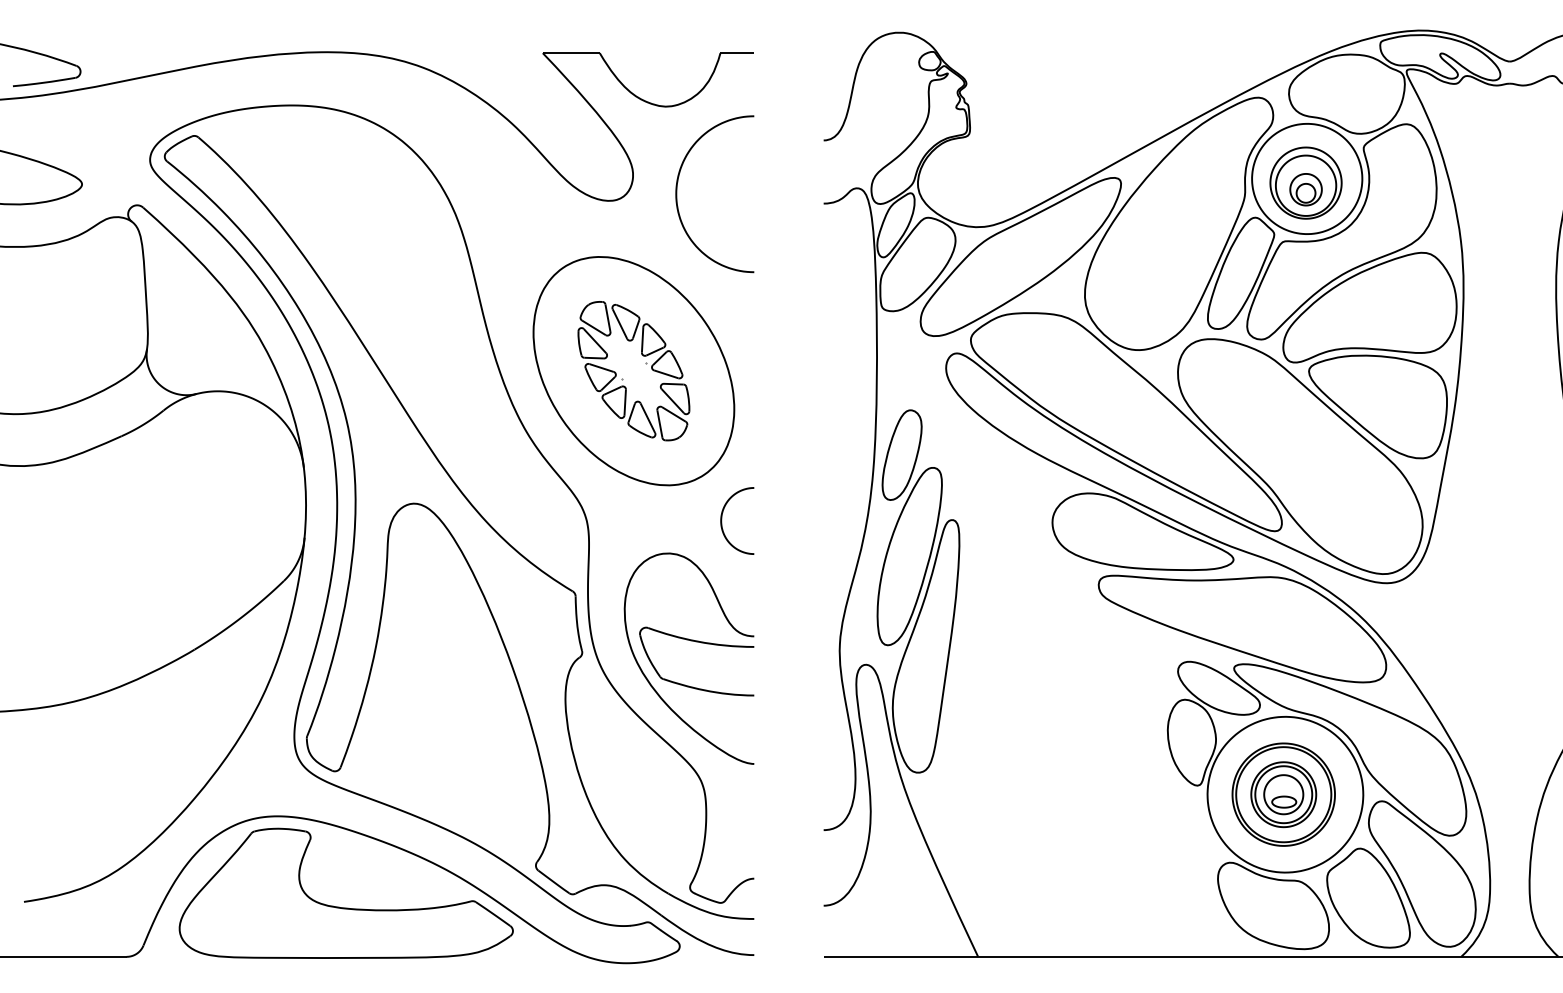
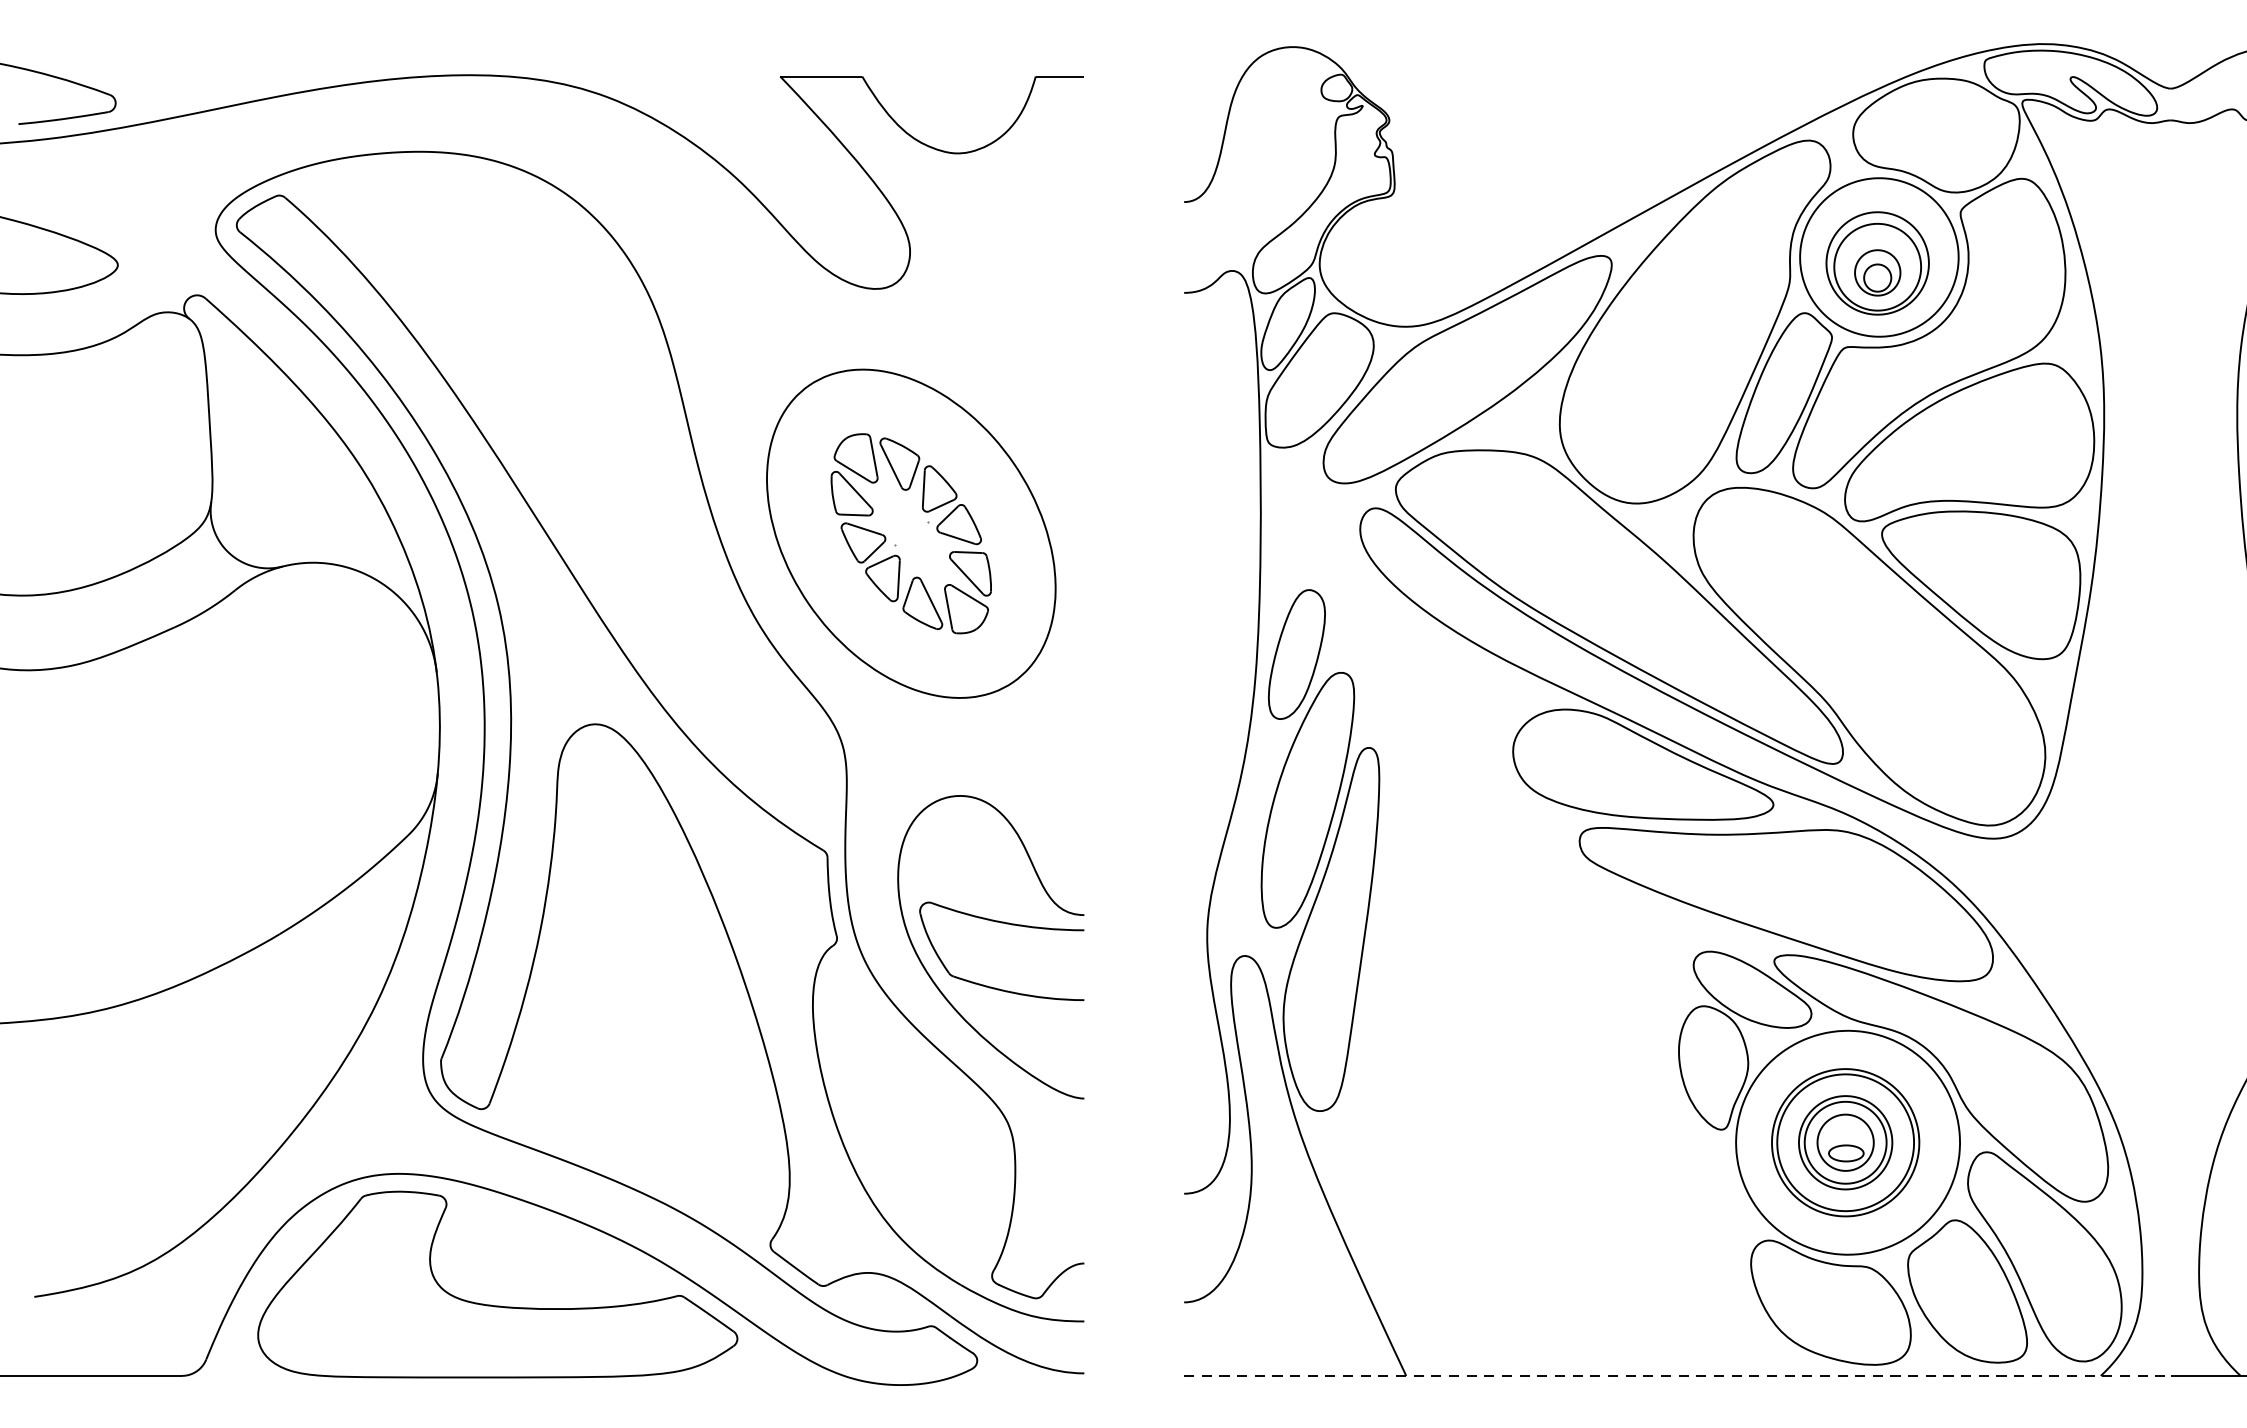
curve: (677, 194) -> (973, 279), removed
curve: (722, 520) -> (1038, 748), removed
line: (1167, 956) -> (1678, 1375), solid -> dashed

